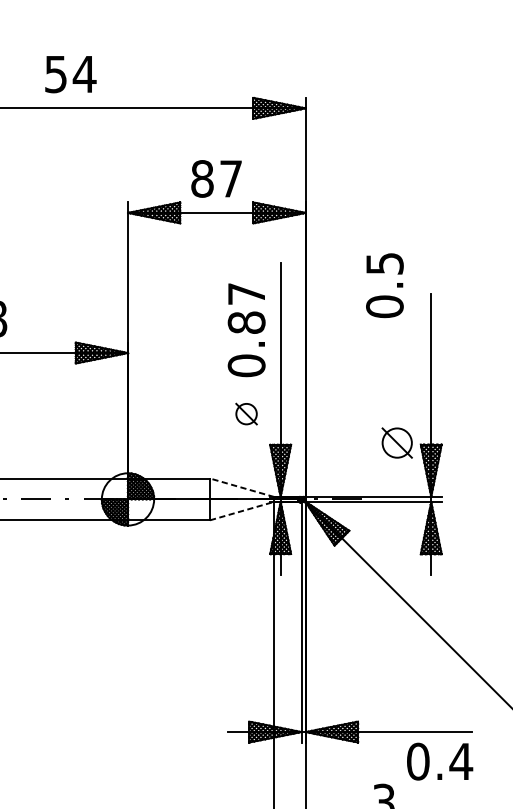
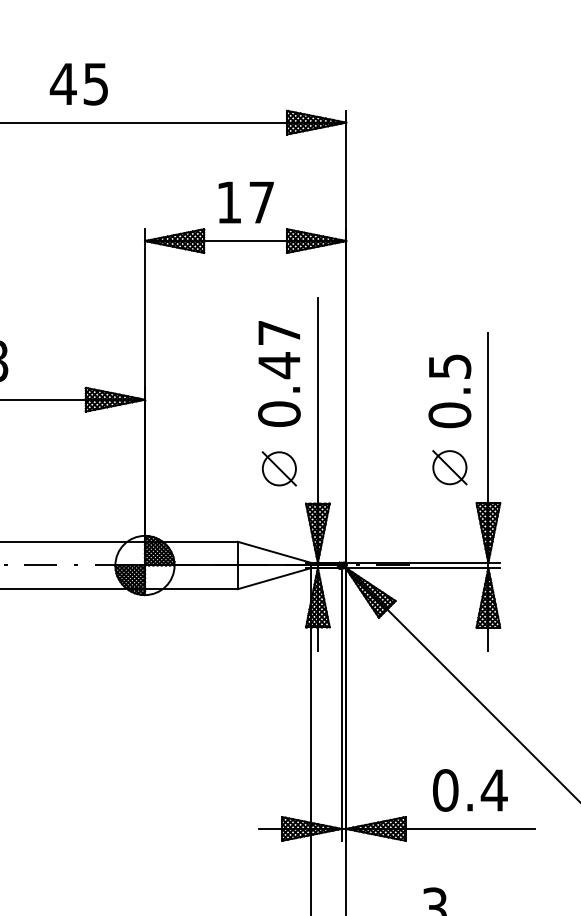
text: (70, 74) -> (79, 84), 54 -> 45
text: (202, 178) -> (229, 202), 87 -> 17
text: (384, 285) -> (449, 391), moved
text: (246, 322) -> (279, 365), 0.87 -> 0.47
part: (245, 413) -> (278, 468), size x1.43
part: (396, 442) -> (449, 467), moved
line: (242, 487) -> (274, 552), dashed -> solid
line: (242, 510) -> (274, 578), dashed -> solid
text: (440, 761) -> (470, 790), moved

